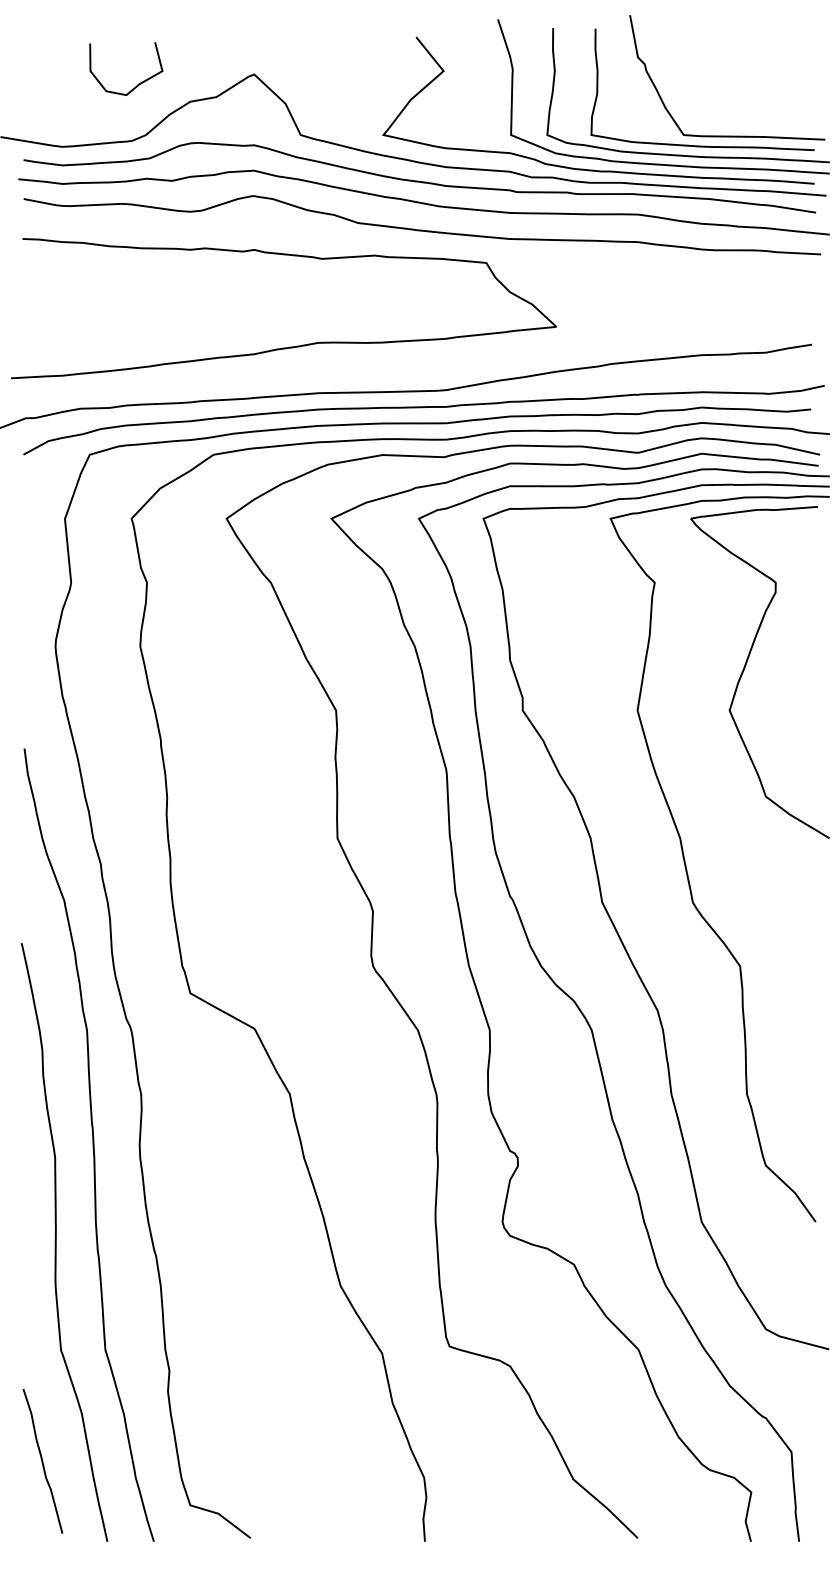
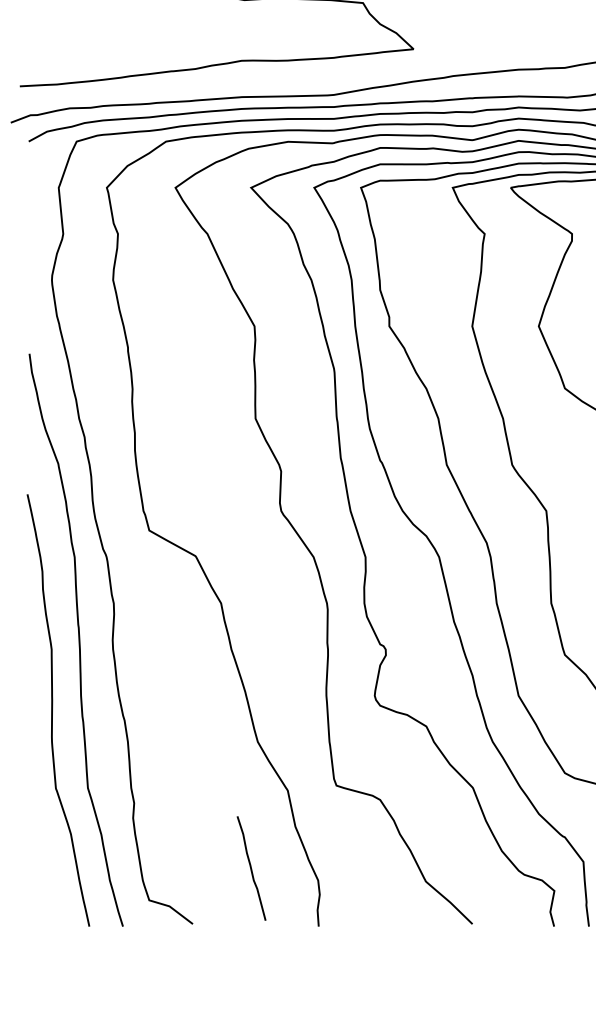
curve: (42, 1461) -> (251, 868), moved

